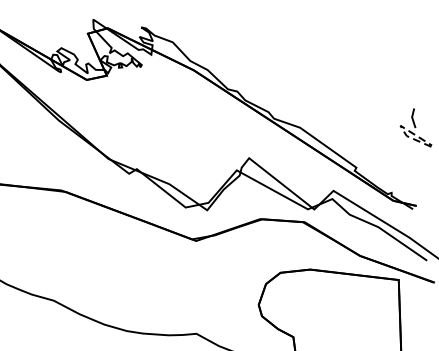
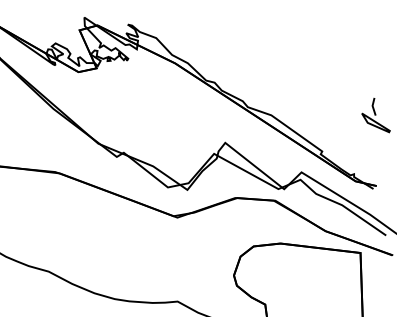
line: (400, 126) -> (362, 114), dashed -> solid

